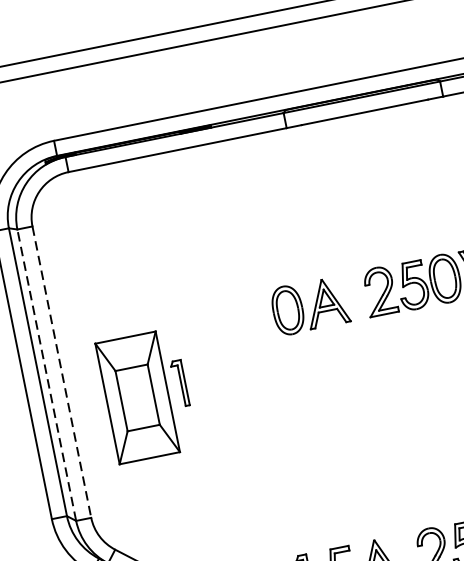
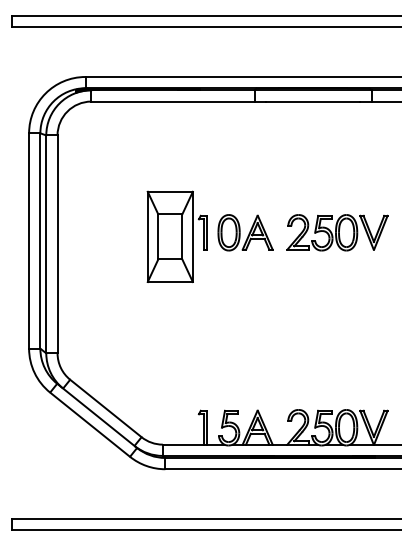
line: (61, 372) -> (57, 244), dashed -> solid
line: (47, 375) -> (46, 244), dashed -> solid
part: (145, 395) -> (176, 236), moved

